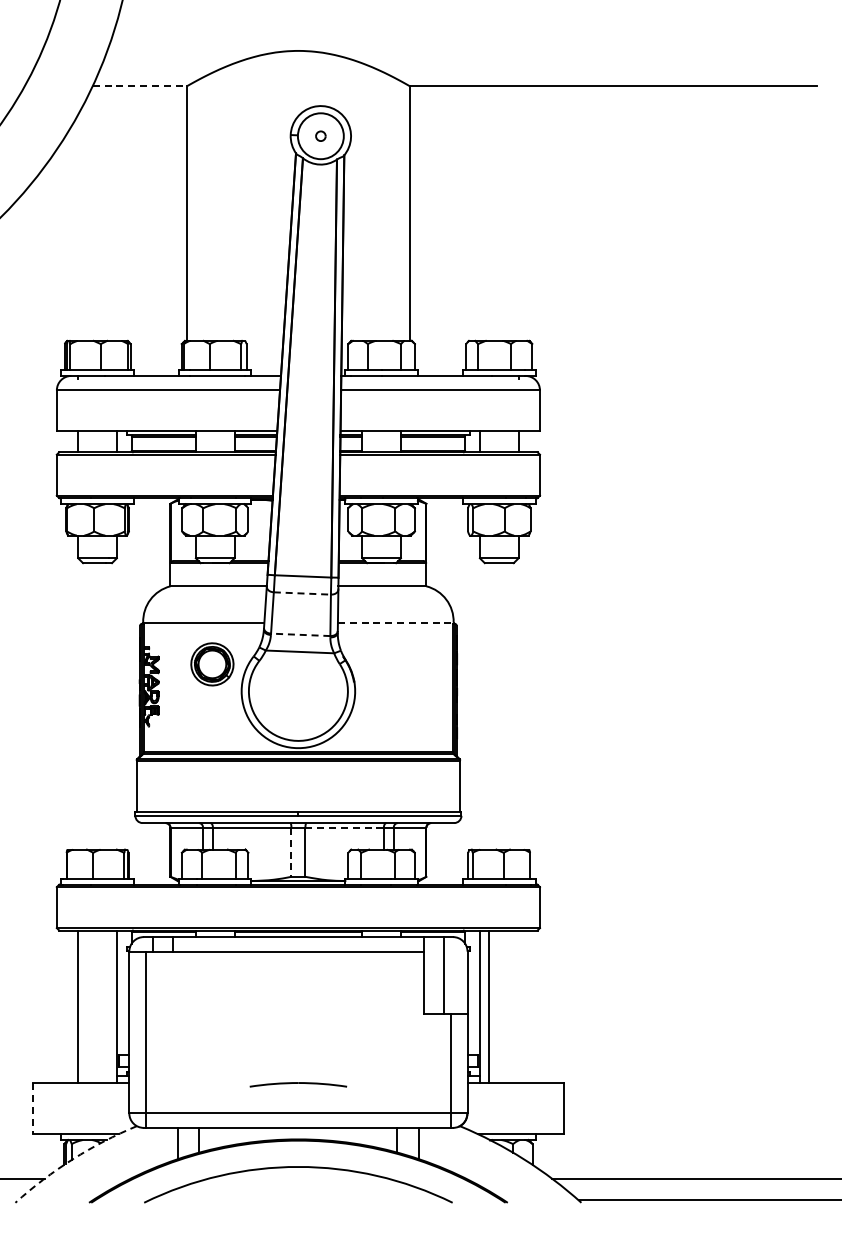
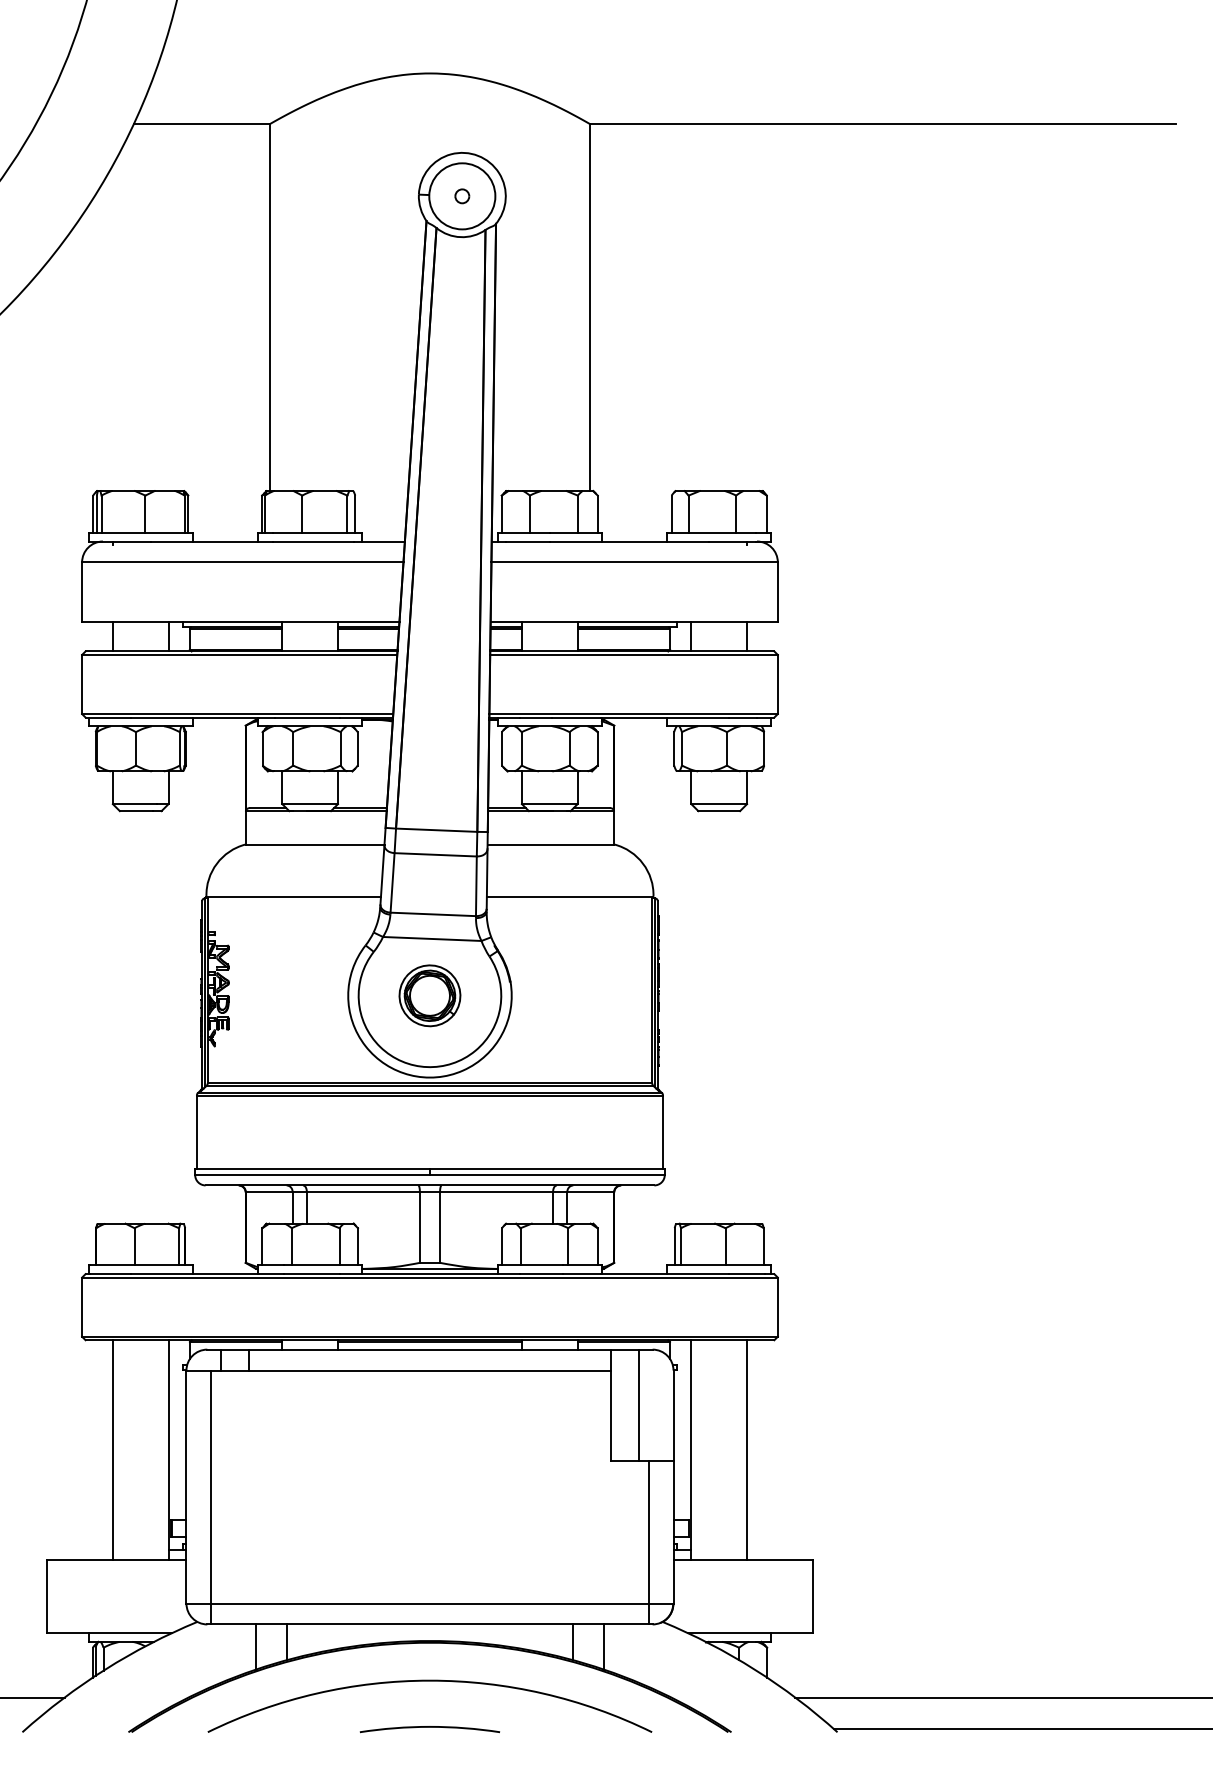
line: (140, 86) -> (202, 124), dashed -> solid
line: (302, 593) -> (435, 854), dashed -> solid
line: (395, 622) -> (569, 896), dashed -> solid
line: (300, 634) -> (432, 913), dashed -> solid
part: (212, 664) -> (430, 995), moved
line: (345, 827) -> (497, 1191), dashed -> solid
line: (291, 852) -> (420, 1227), dashed -> solid
line: (488, 1006) -> (746, 1449), moved
part: (298, 1084) -> (430, 1728), moved
line: (32, 1109) -> (47, 1597), dashed -> solid
arc: (72, 1159) -> (104, 1669), dashed -> solid

